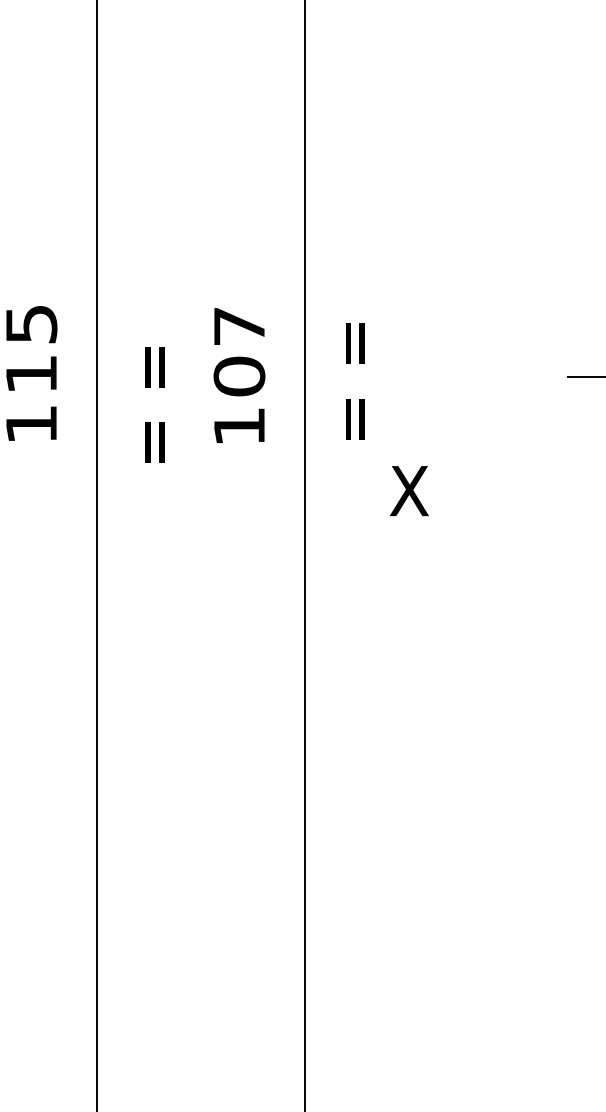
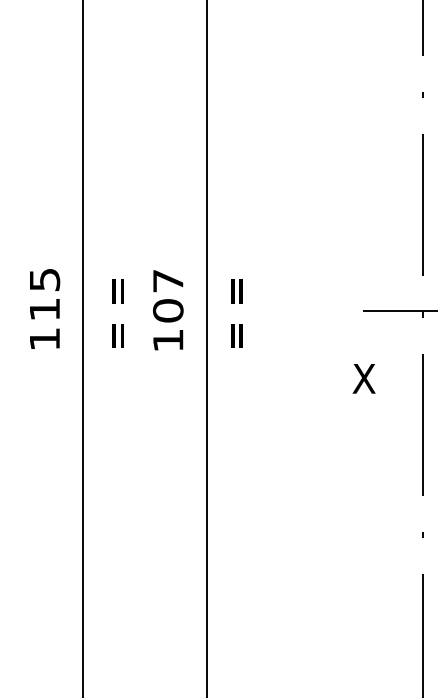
text: (153, 404) -> (117, 313), moved
text: (408, 490) -> (363, 378), moved

